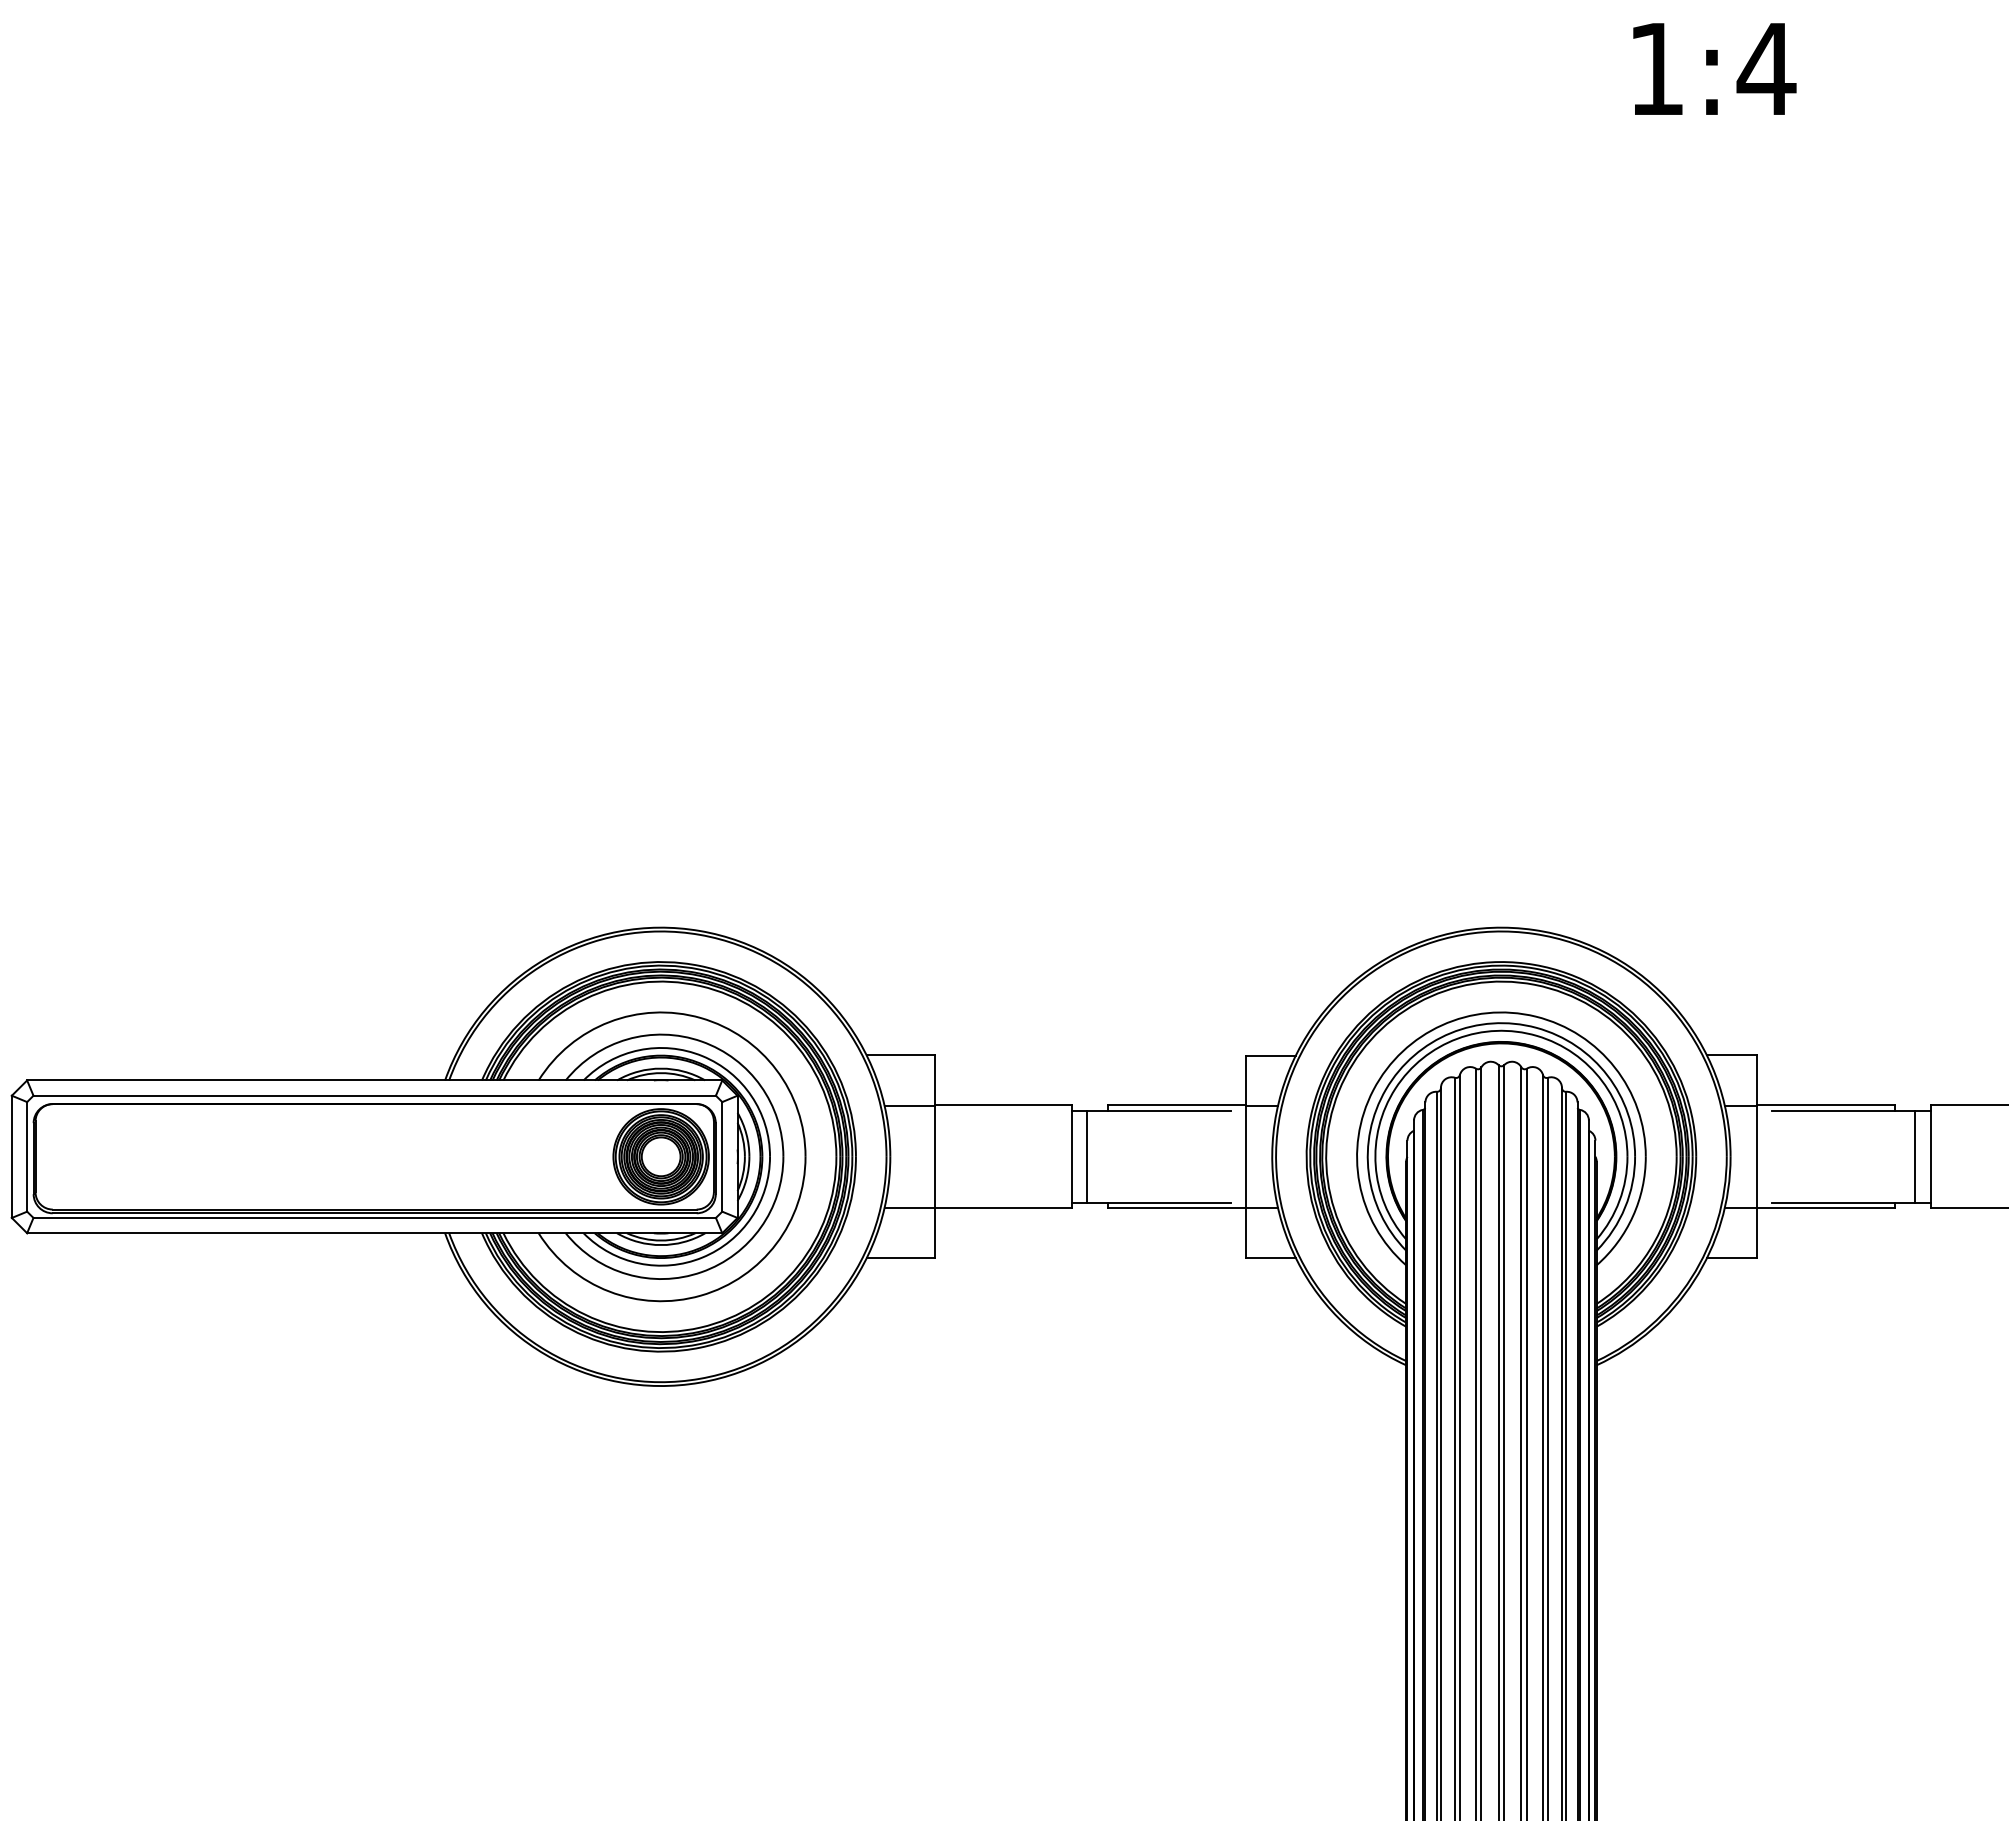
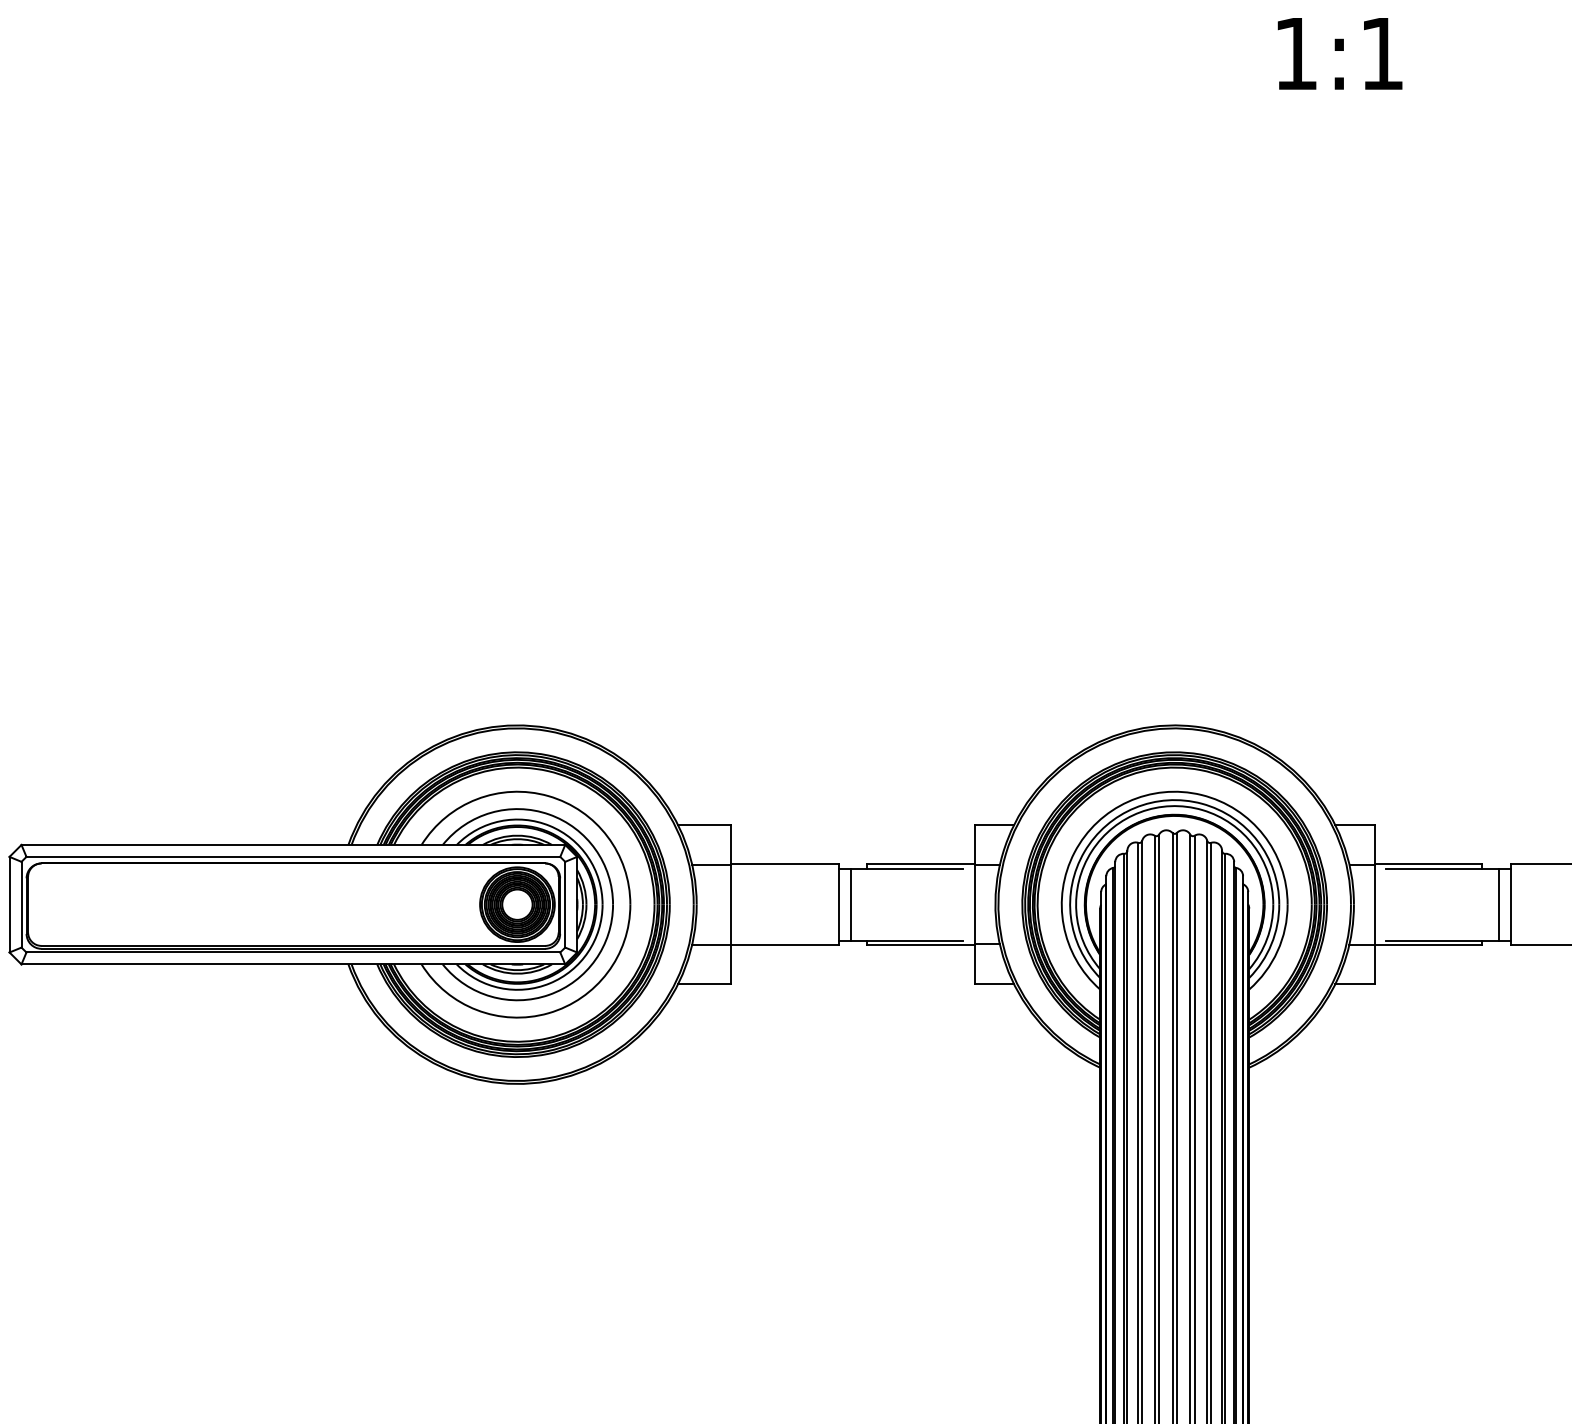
text: (1766, 68) -> (1382, 53), 1:4 -> 1:1

